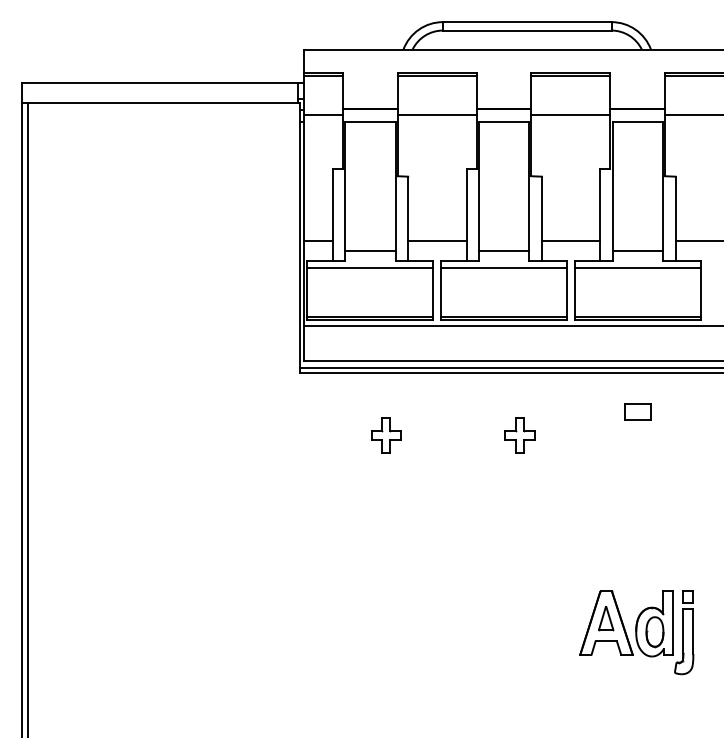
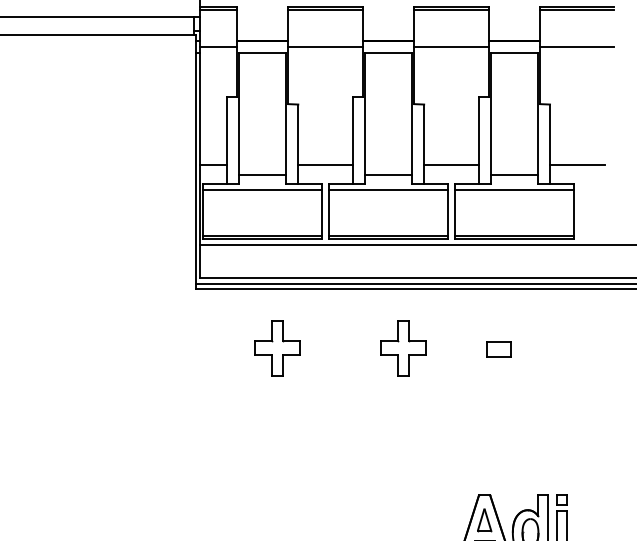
part: (637, 411) -> (499, 349), moved
part: (385, 435) -> (276, 348), size x1.67
part: (519, 435) -> (403, 348), size x1.67

